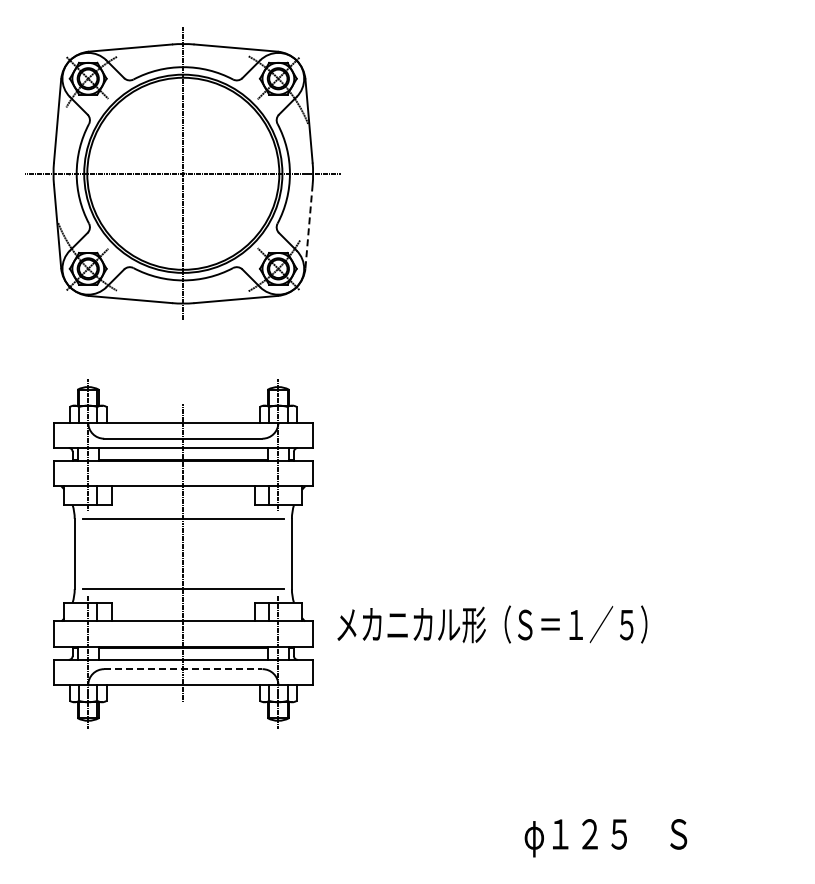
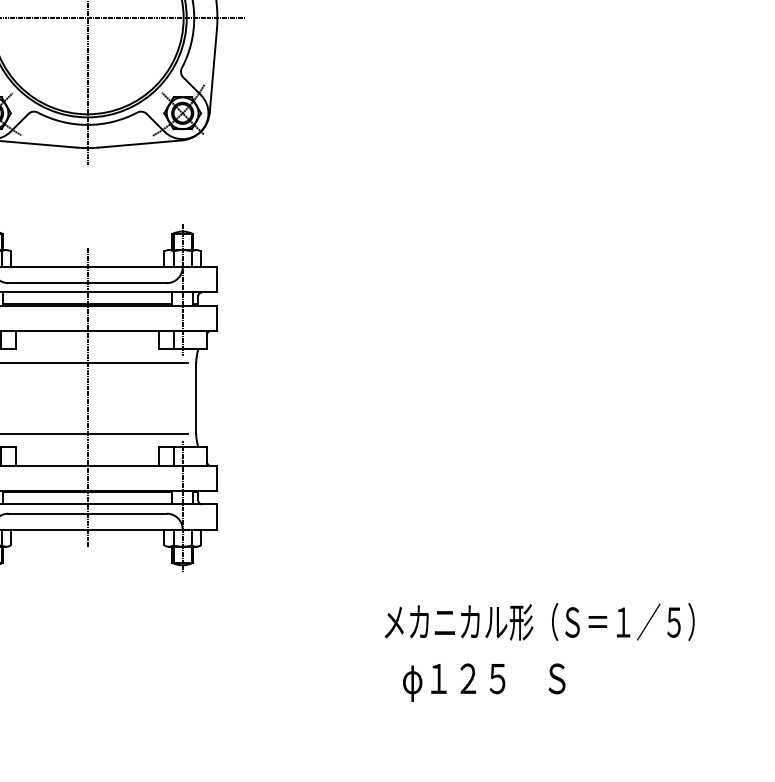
line: (309, 226) -> (213, 70), dashed -> solid
text: (492, 624) -> (539, 621), moved
line: (183, 669) -> (87, 513), dashed -> solid
text: (605, 838) -> (483, 682), moved

